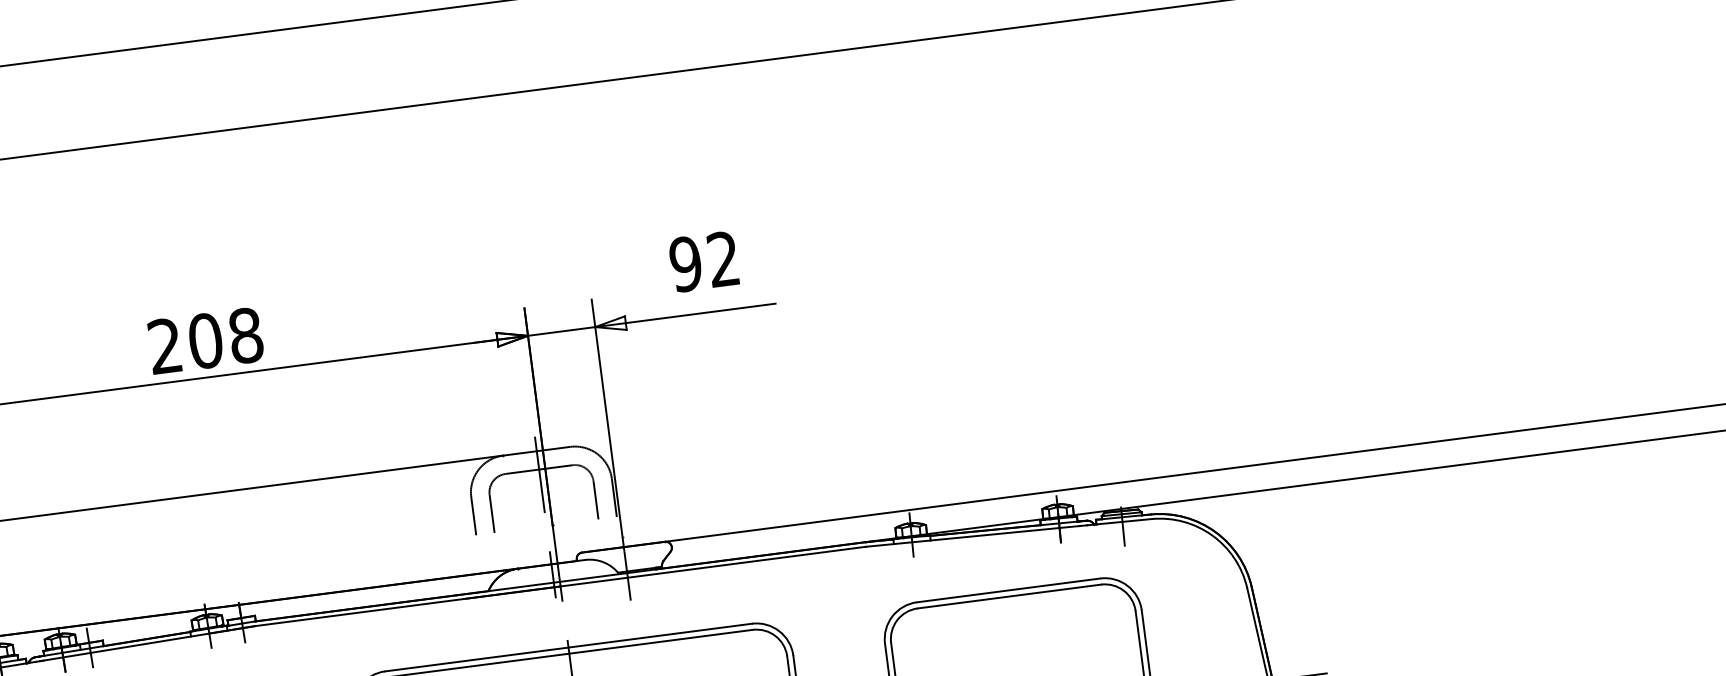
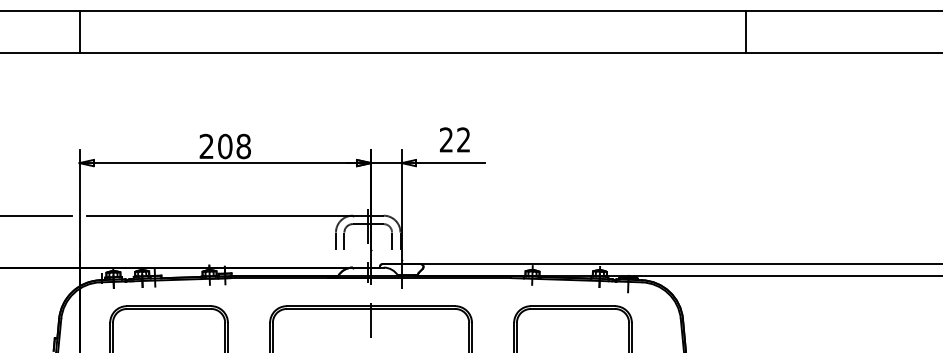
text: (685, 263) -> (446, 139), 92 -> 22

